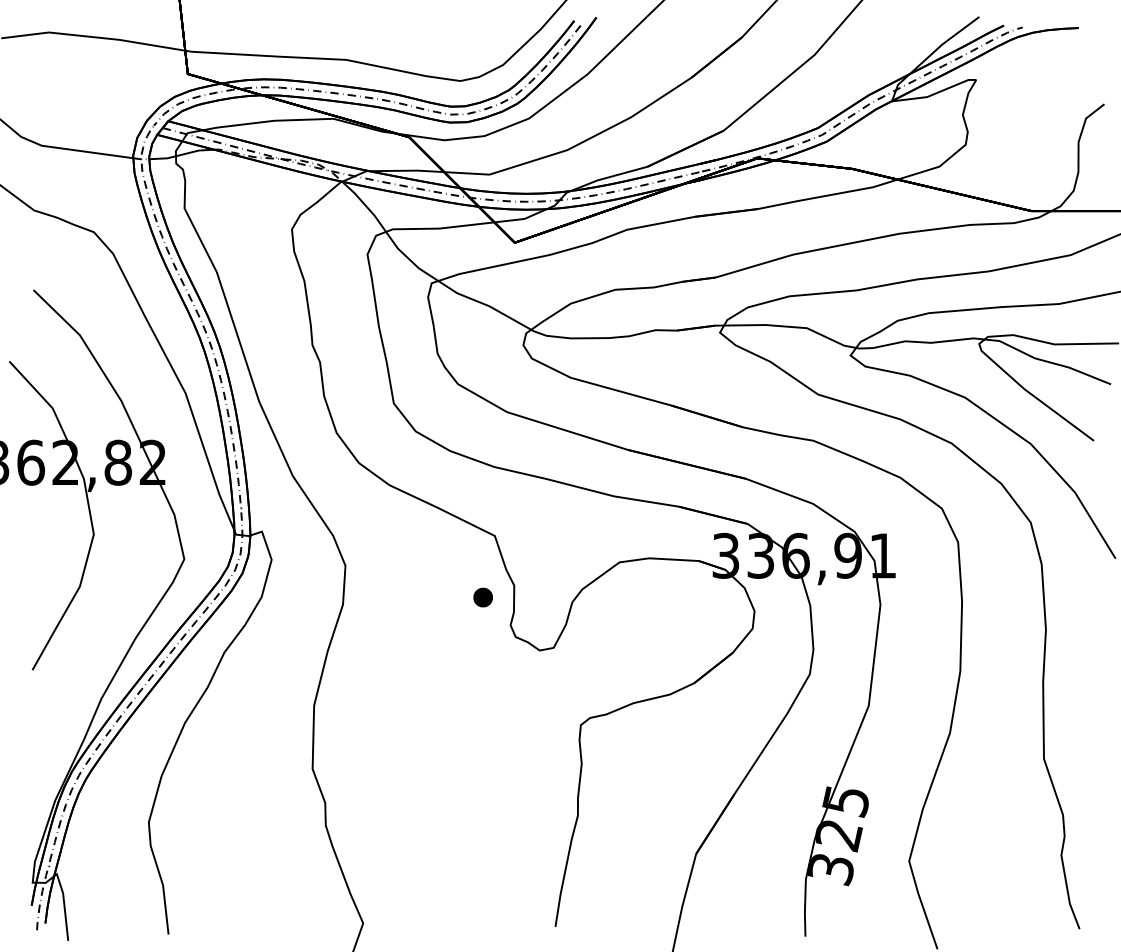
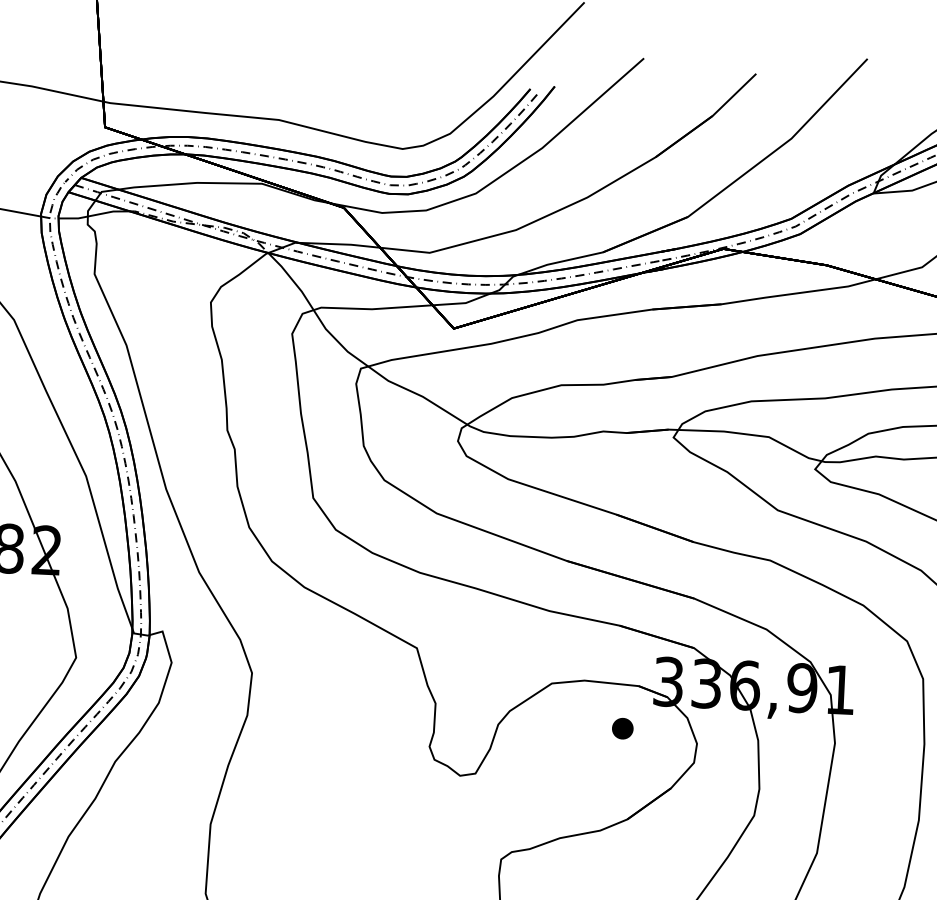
part: (482, 597) -> (622, 728), moved

